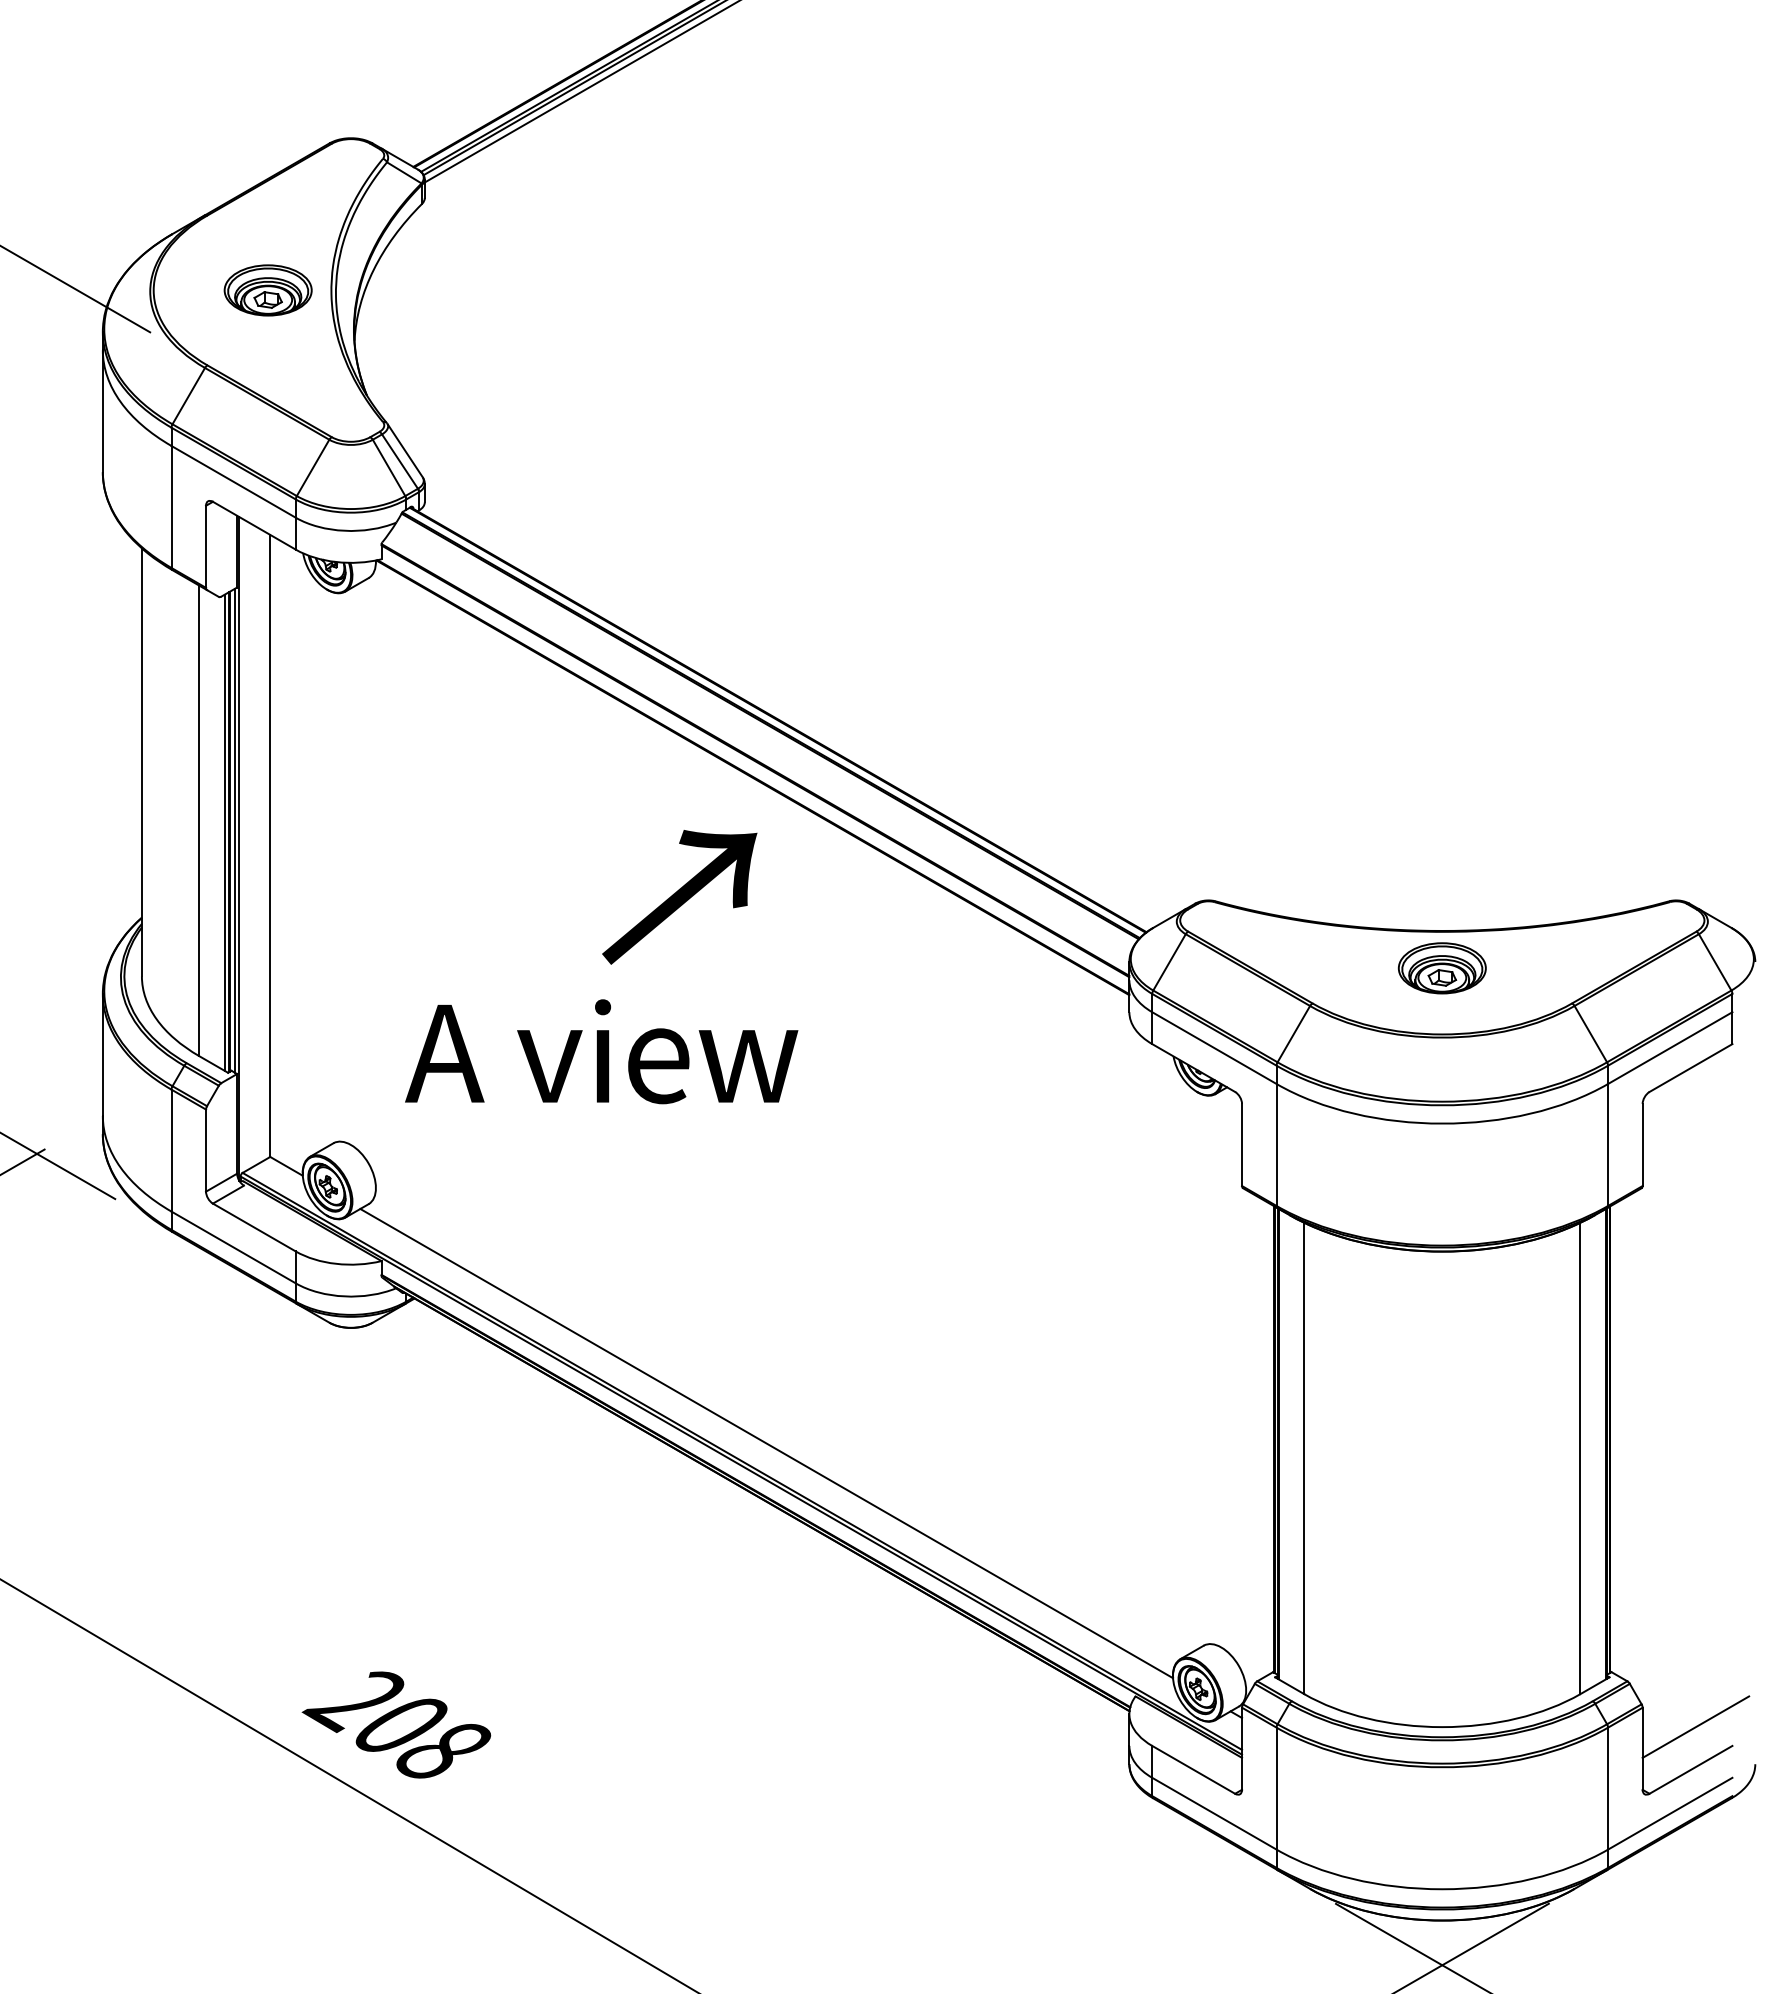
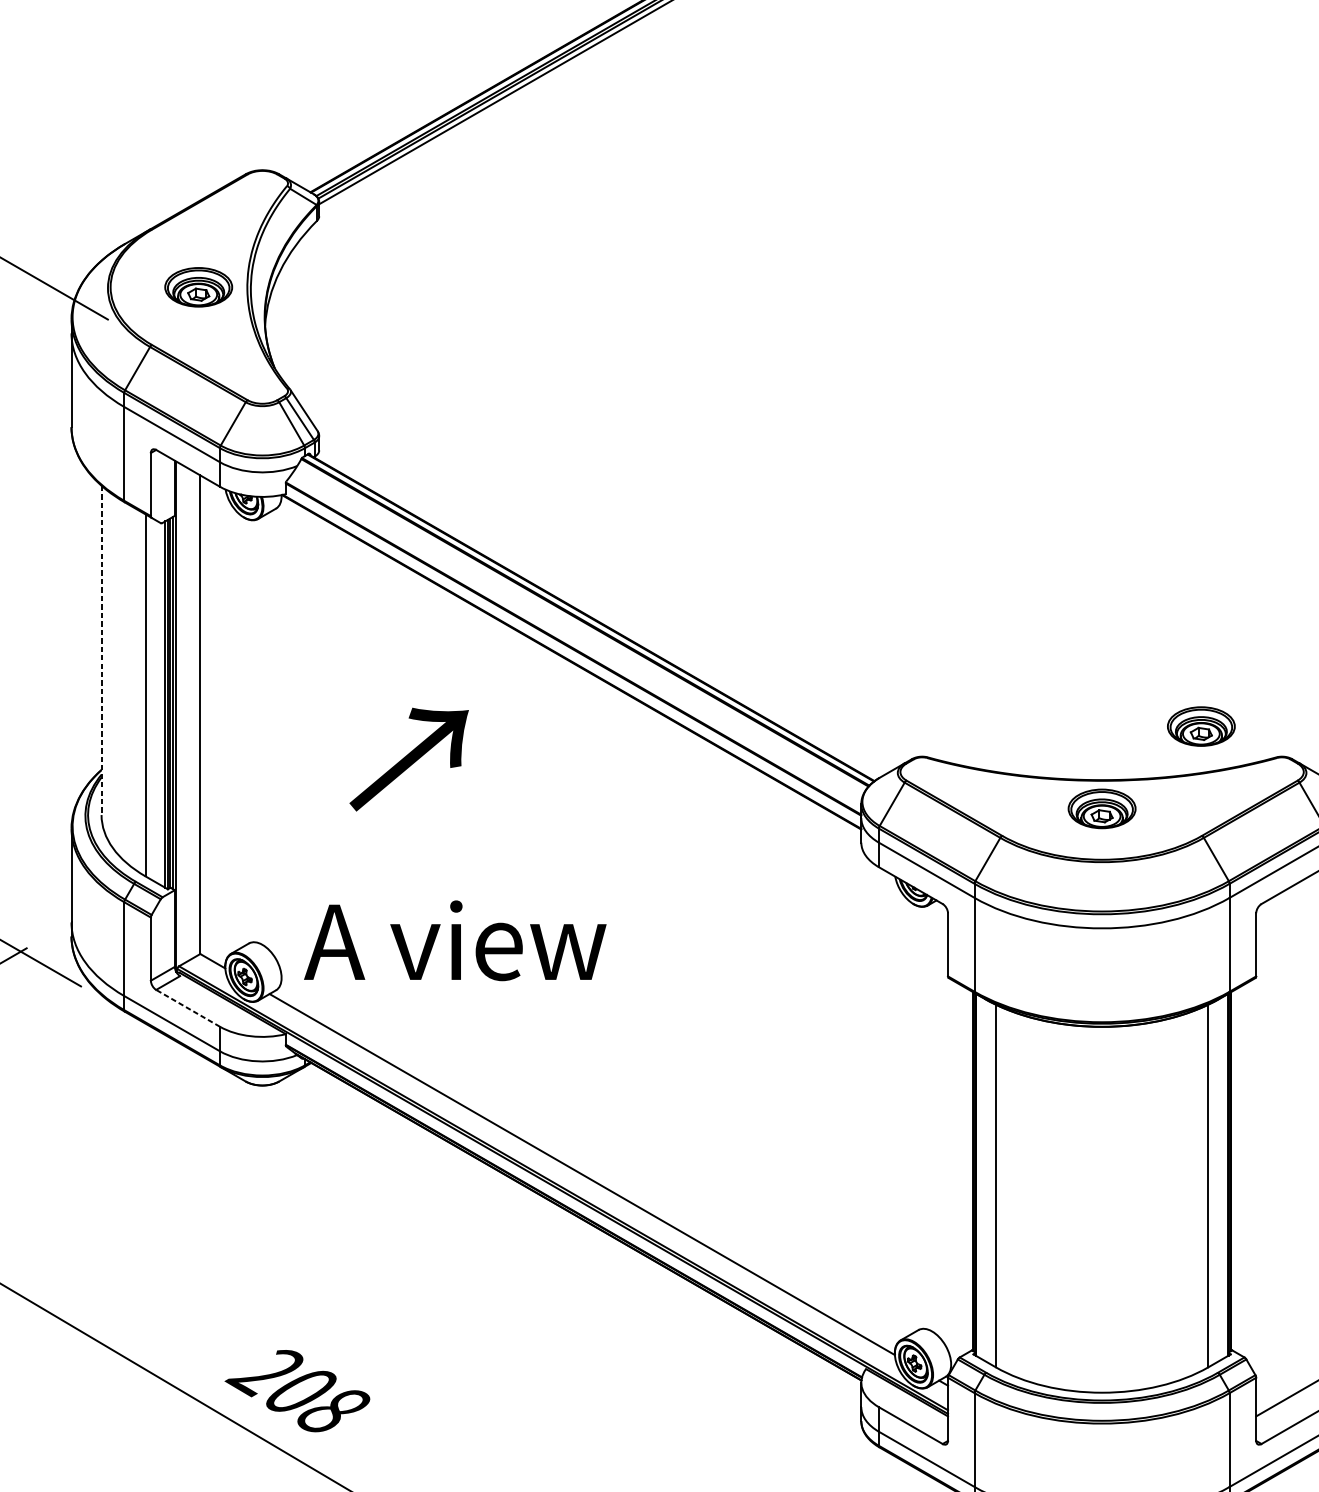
line: (141, 762) -> (101, 650), solid -> dashed
part: (1570, 861) -> (1200, 726), added
text: (679, 897) -> (409, 759), moved
text: (601, 1051) -> (455, 940), moved
line: (254, 1227) -> (188, 1008), solid -> dashed

